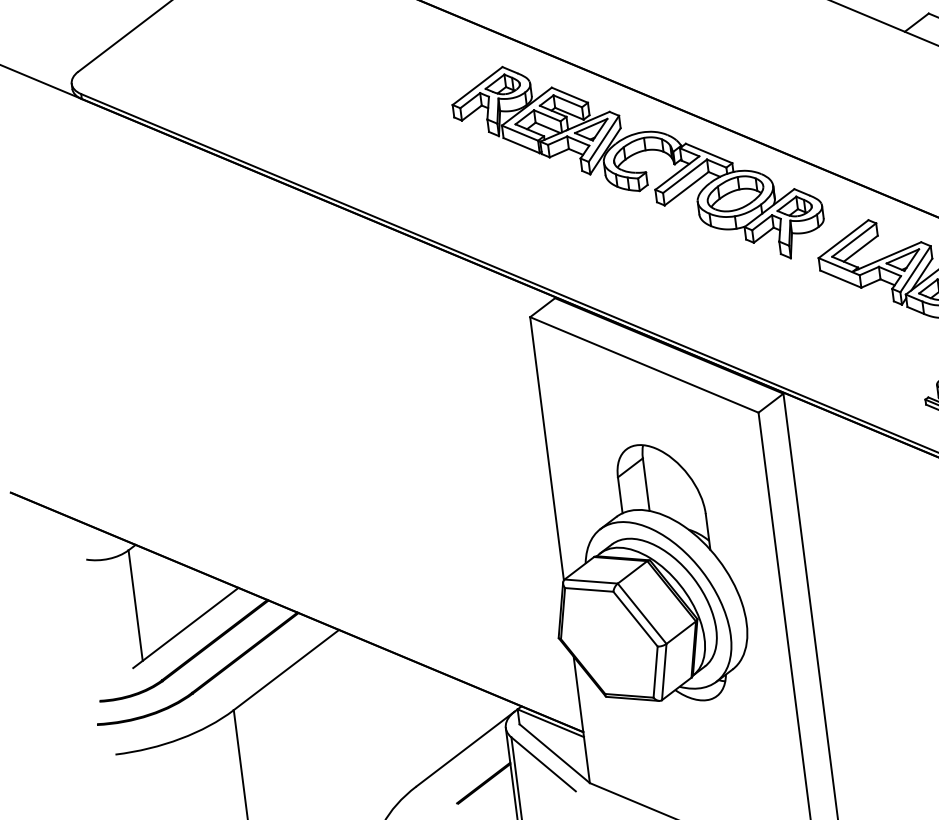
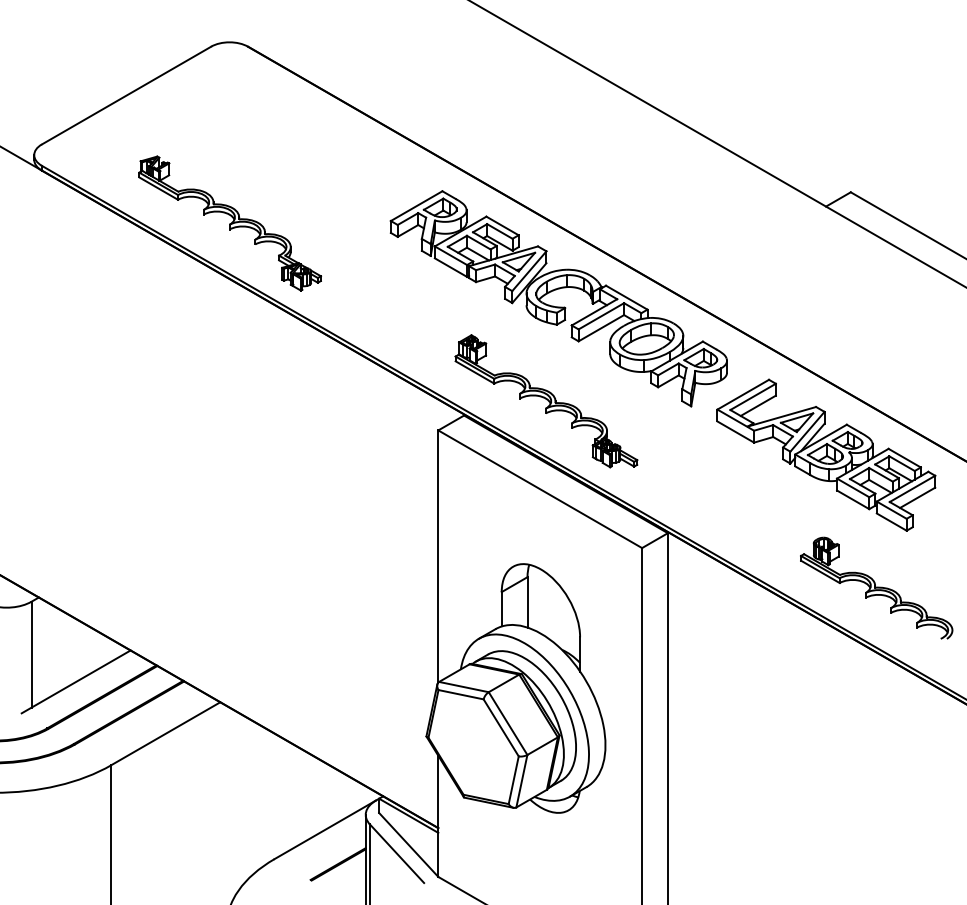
part: (285, 129) -> (230, 223), added
part: (639, 272) -> (546, 401), added

